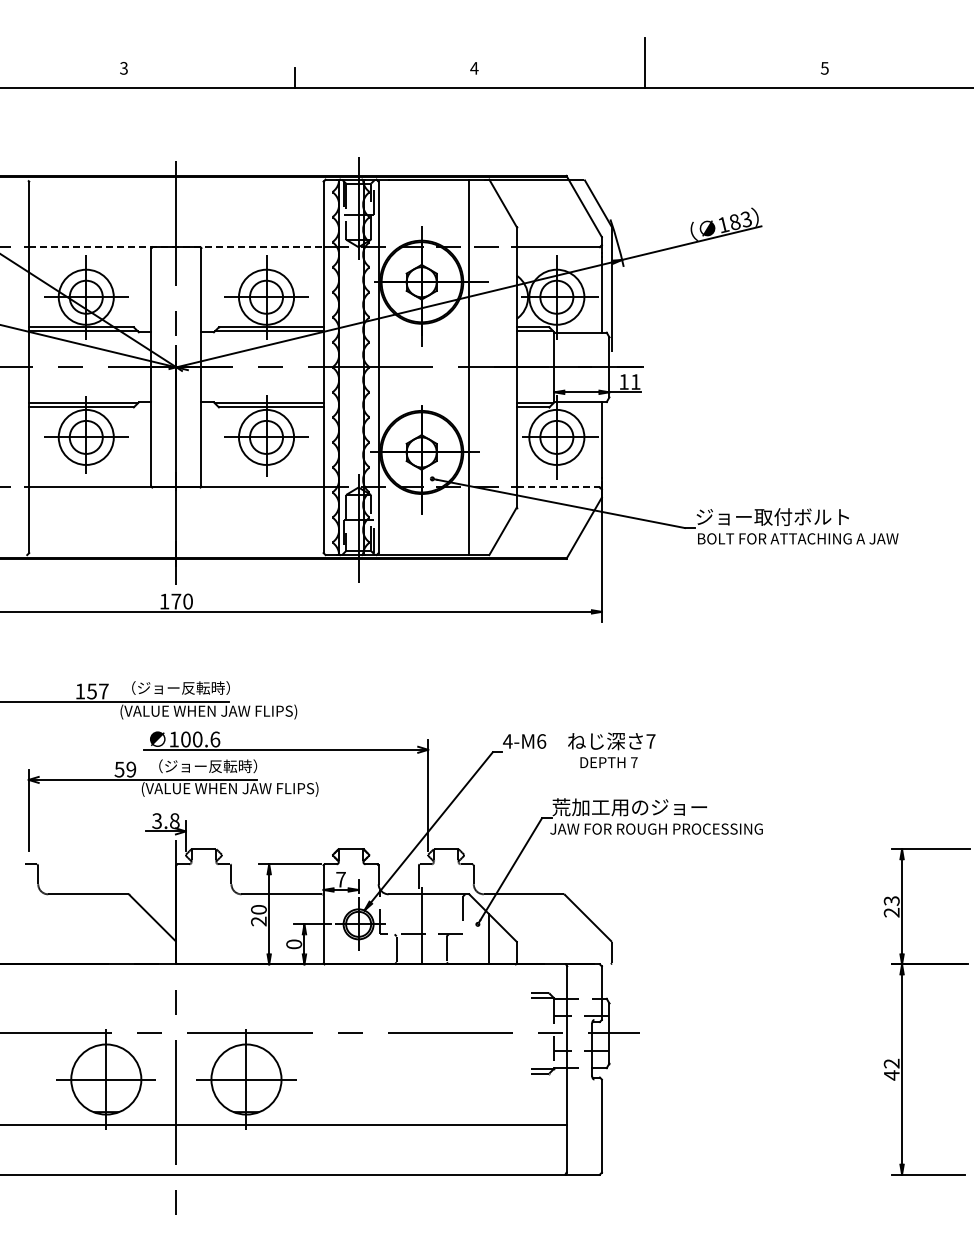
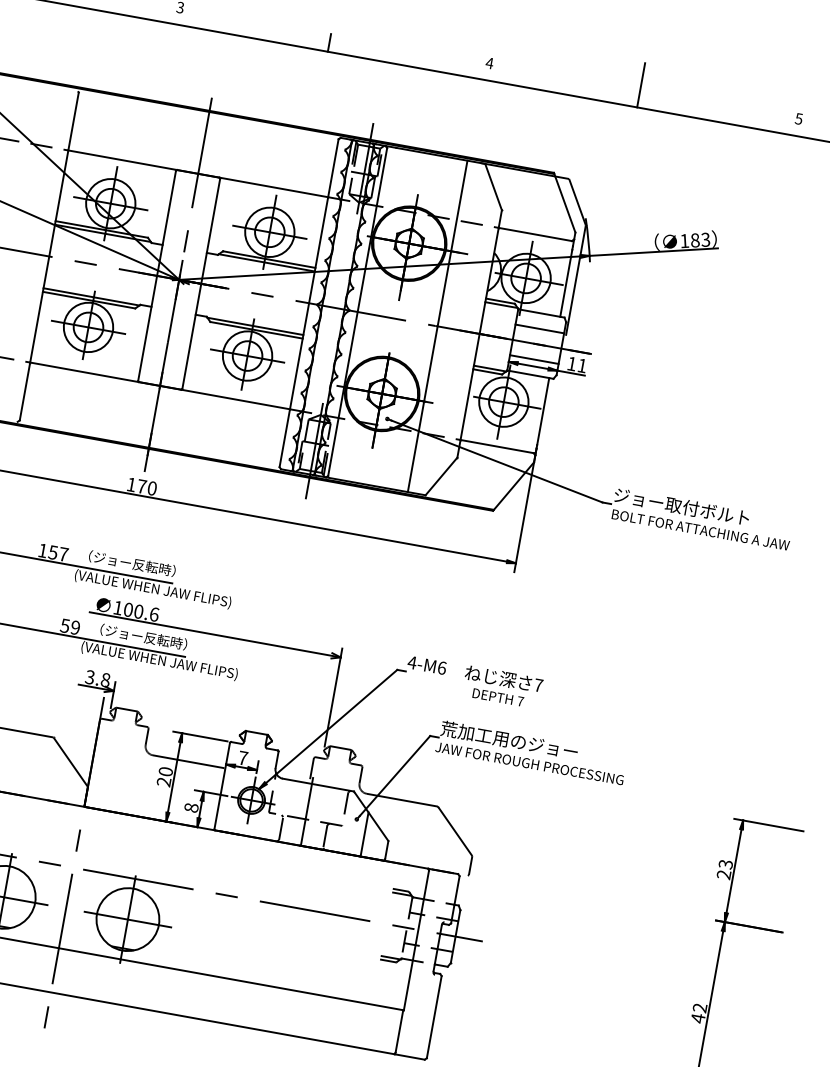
line: (176, 247) -> (198, 174), dashed -> solid
line: (581, 350) -> (539, 329), added
line: (581, 384) -> (534, 359), added
line: (558, 487) -> (497, 446), dashed -> solid
text: (293, 944) -> (190, 807), 0 -> 8

